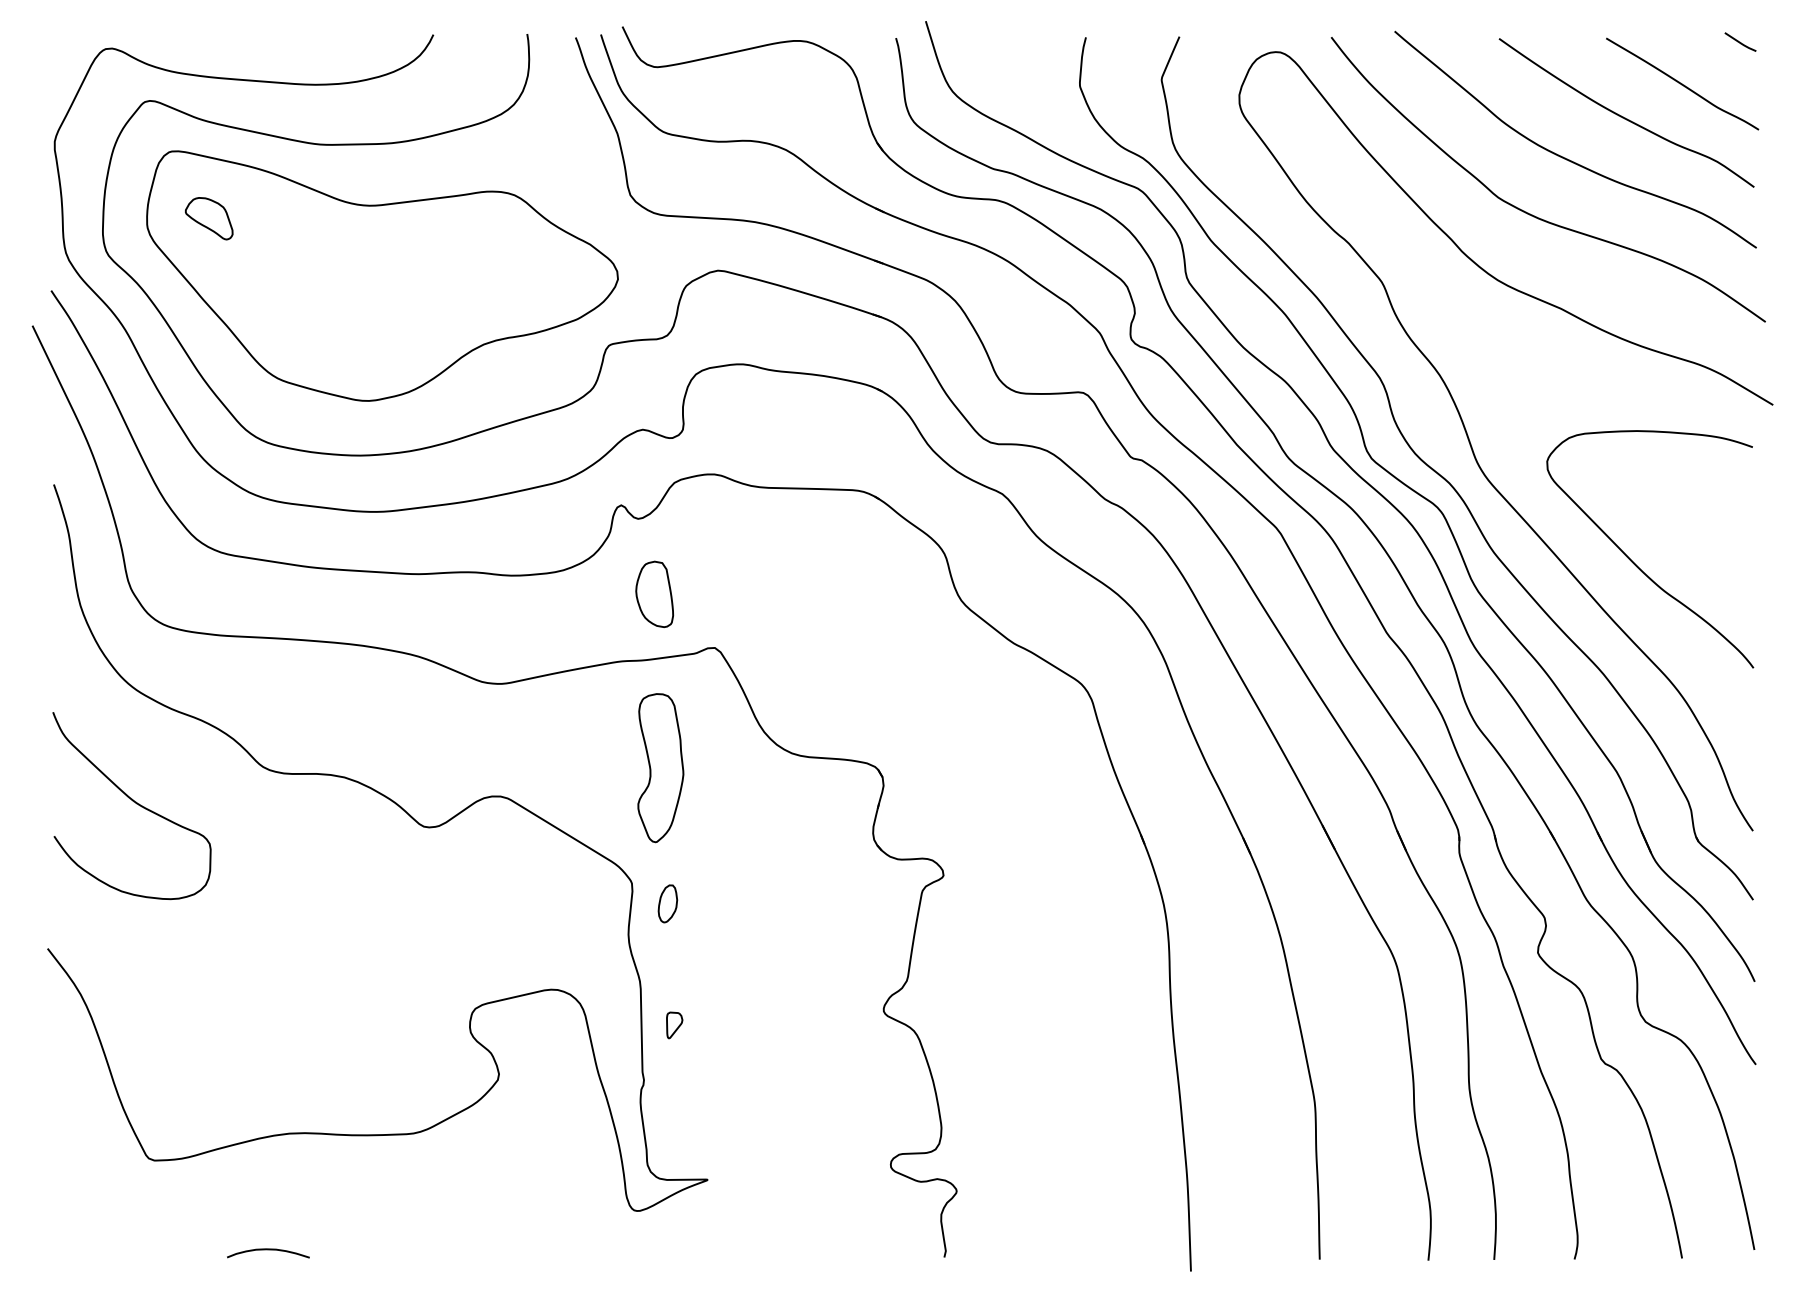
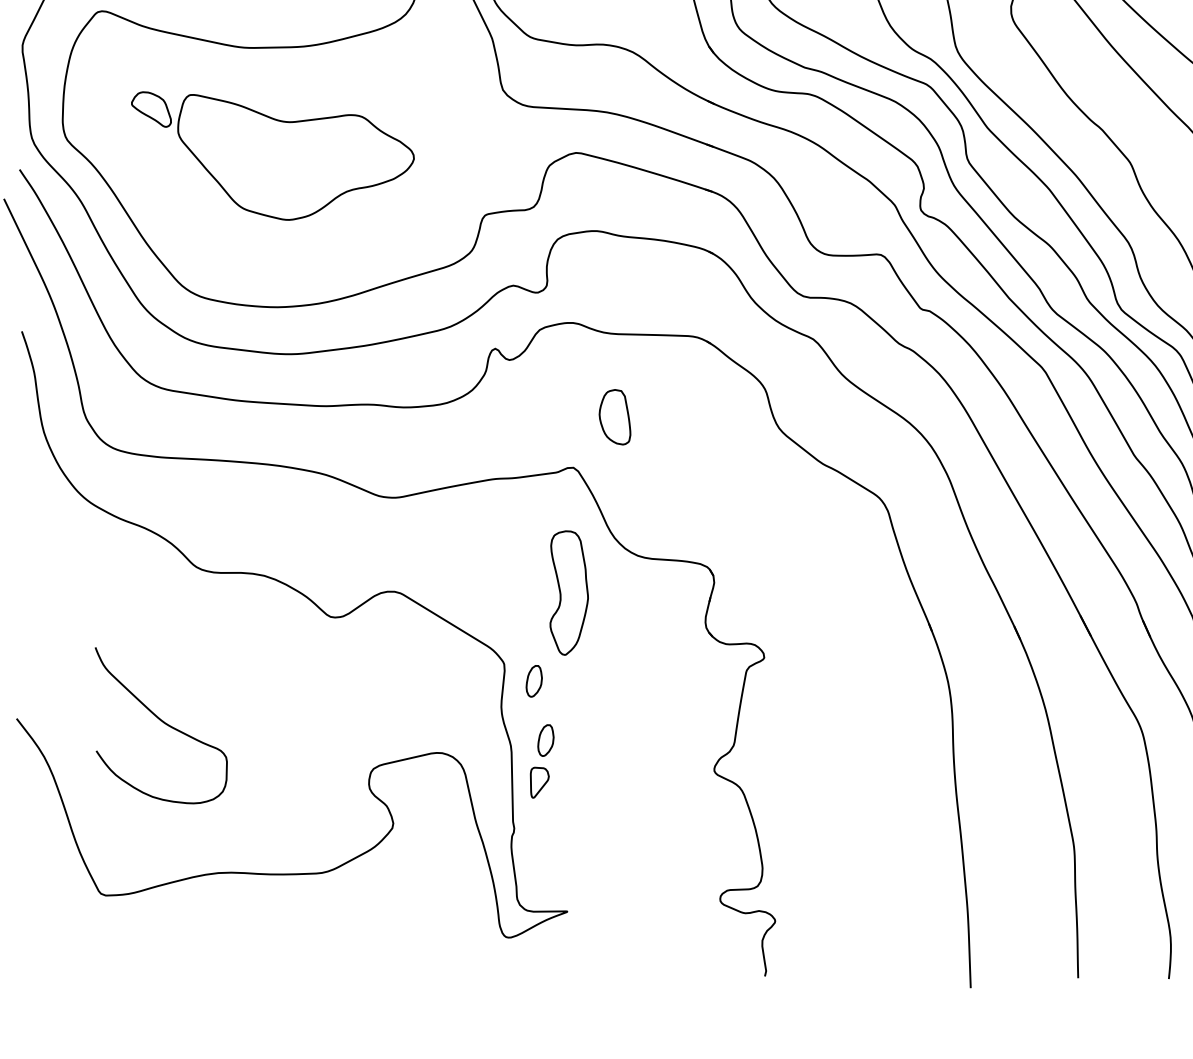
part: (382, 275) -> (296, 156), size x0.6
part: (654, 593) -> (614, 416), moved
part: (660, 768) -> (568, 593), moved
curve: (134, 802) -> (163, 722), moved
part: (681, 974) -> (545, 740), added
part: (674, 1025) -> (539, 782), size x1.4
curve: (268, 1250) -> (200, 970), removed

